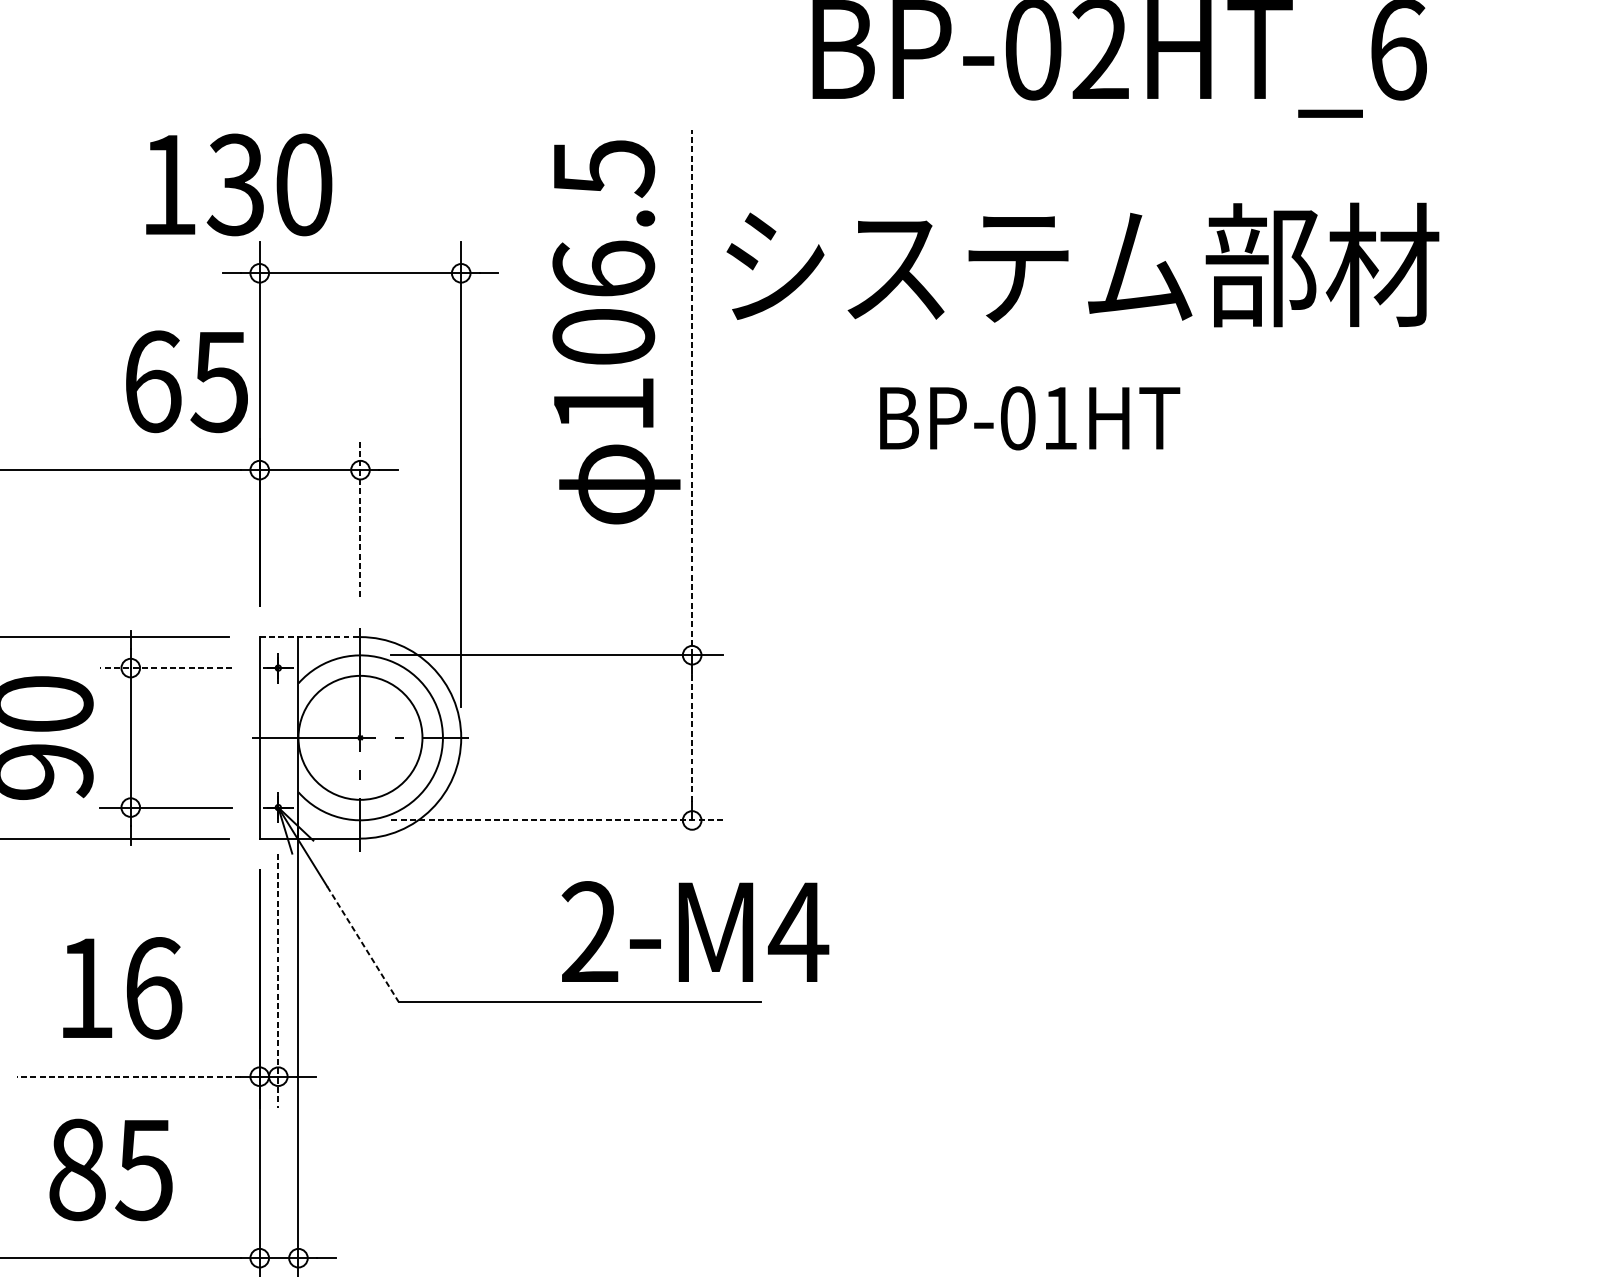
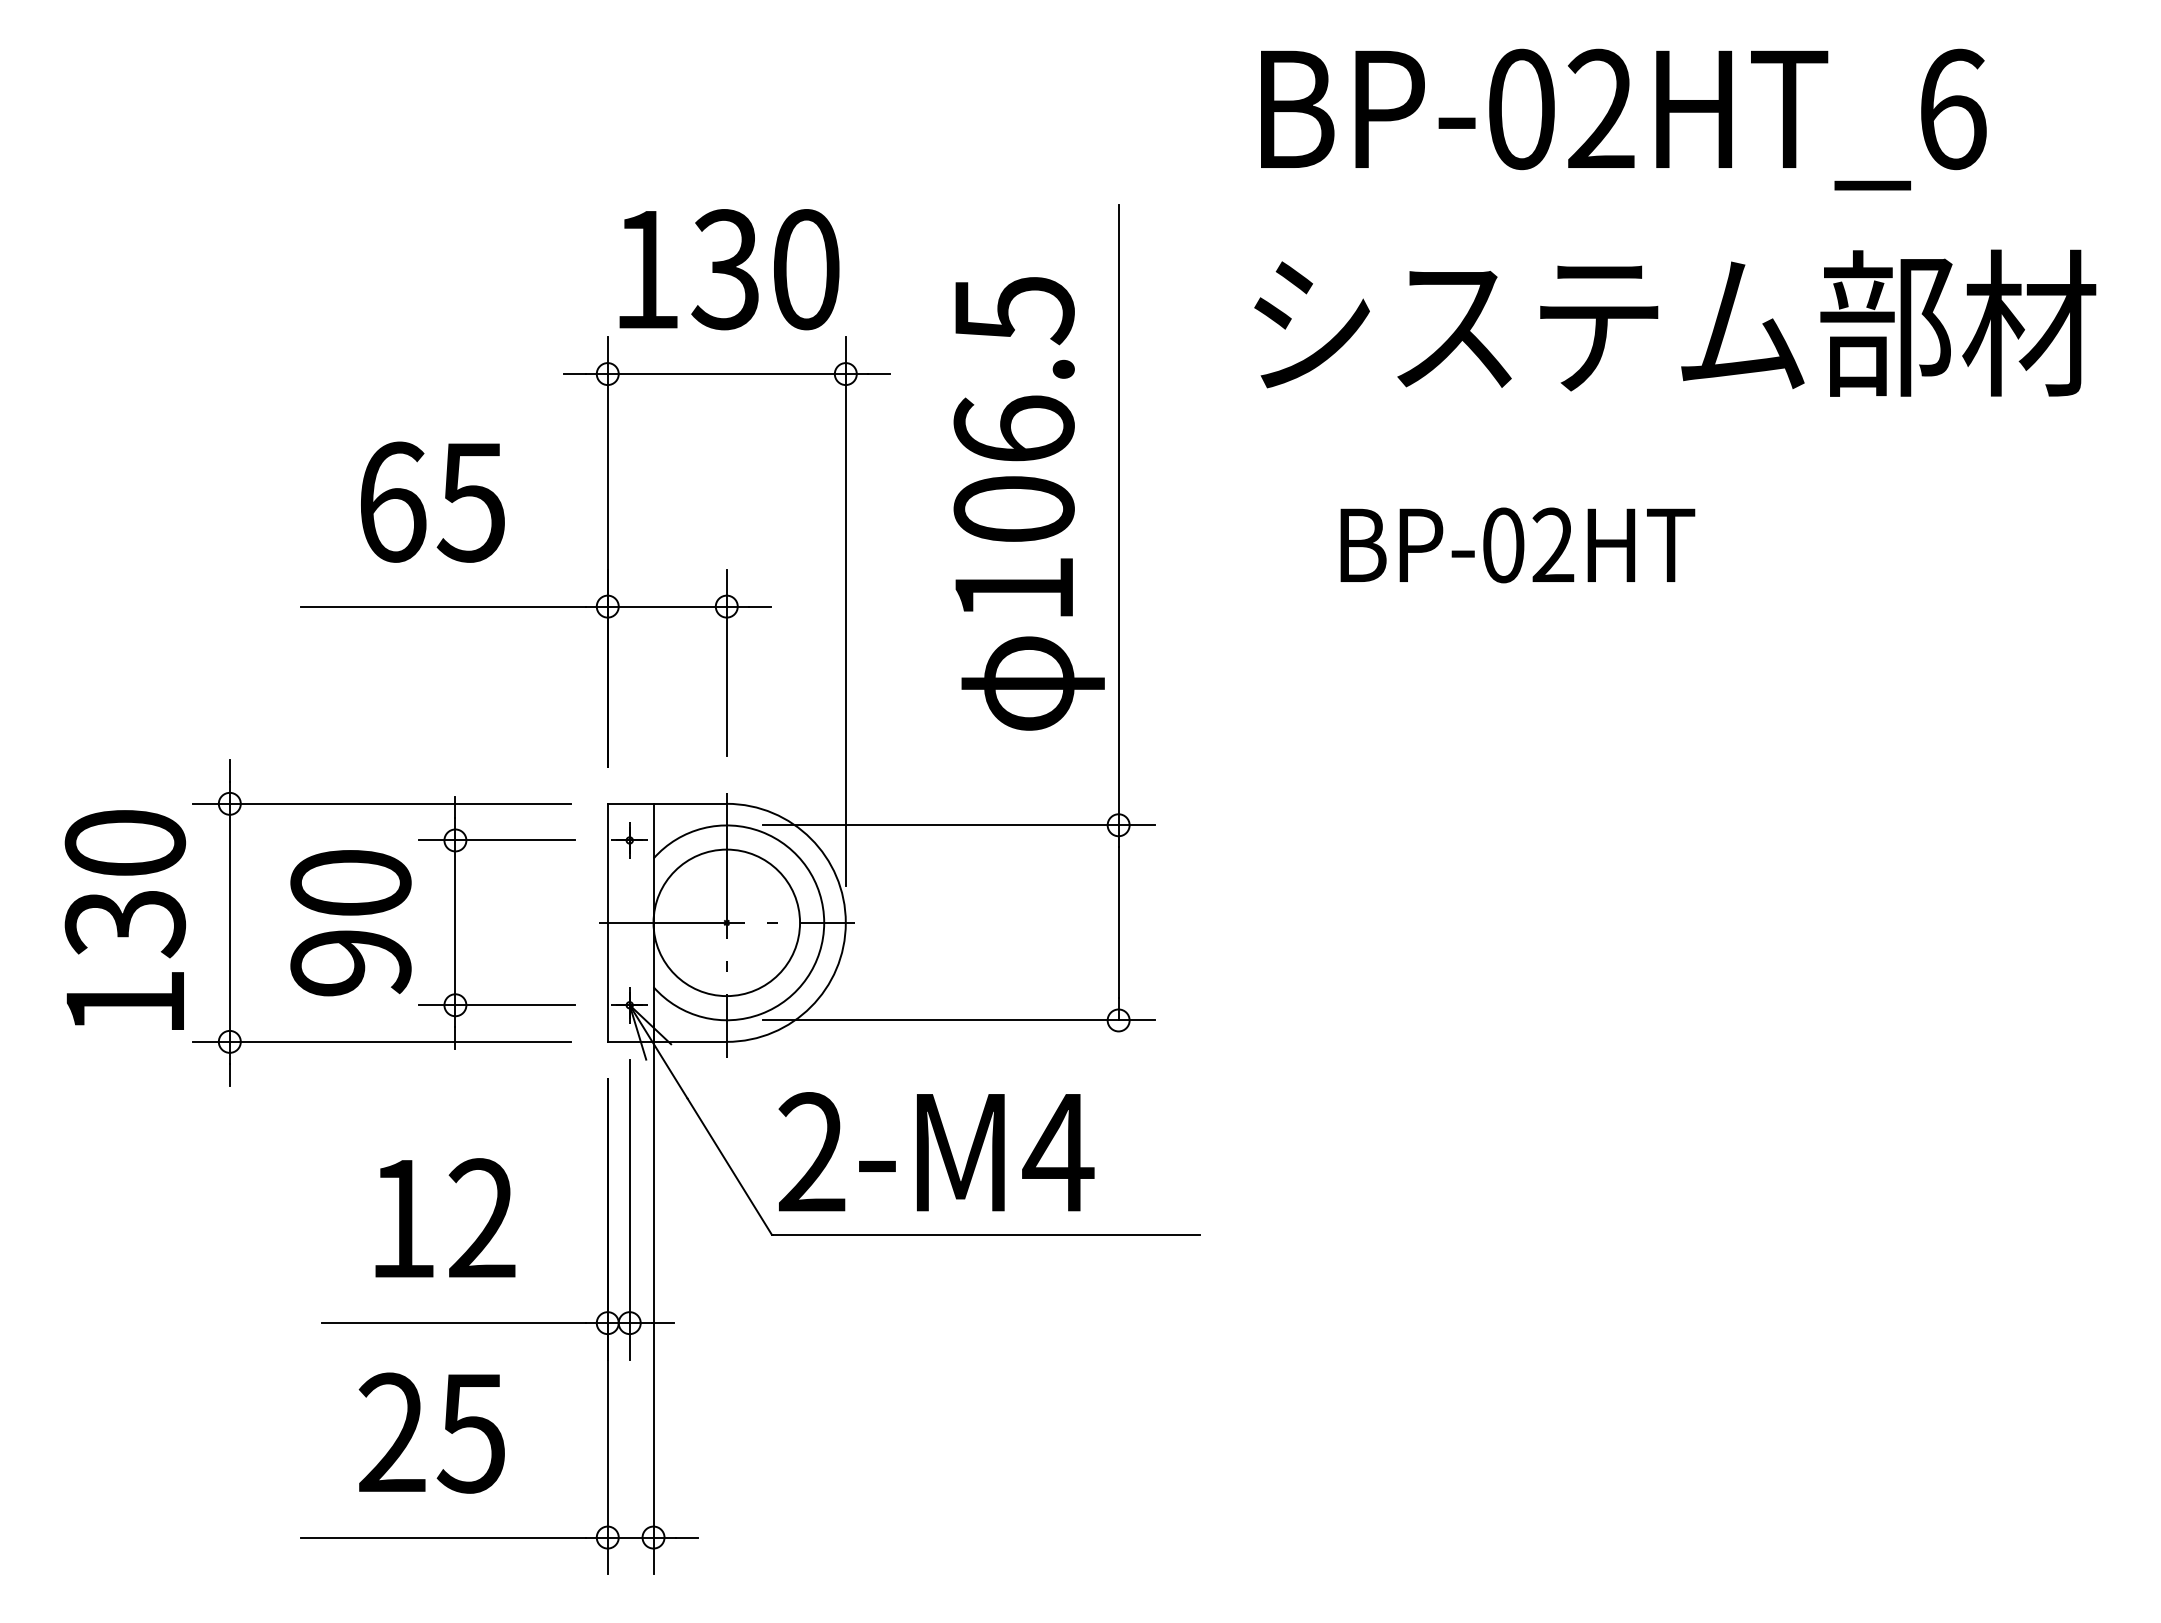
text: (239, 184) -> (729, 269), moved
text: (1083, 264) -> (1675, 322), moved
text: (615, 332) -> (1028, 503), moved
text: (186, 381) -> (432, 501), moved
line: (692, 392) -> (1118, 514), dashed -> solid
text: (1060, 417) -> (1553, 544), BP-01HT -> BP-02HT
line: (360, 517) -> (726, 662), dashed -> solid
line: (310, 636) -> (667, 803), dashed -> solid
line: (165, 668) -> (496, 840), dashed -> solid
line: (692, 737) -> (1118, 922), dashed -> solid
line: (557, 820) -> (959, 1020), dashed -> solid
text: (695, 931) -> (936, 1151), moved
line: (362, 944) -> (729, 1167), dashed -> solid
line: (278, 980) -> (629, 1209), dashed -> solid
text: (153, 988) -> (482, 1218), 16 -> 12
line: (129, 1076) -> (453, 1323), dashed -> solid
text: (76, 1169) -> (391, 1432), 85 -> 25

